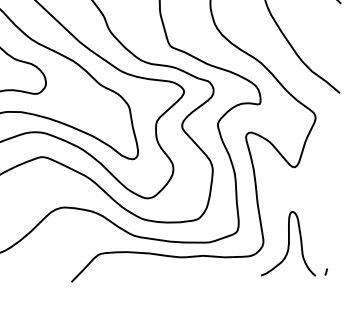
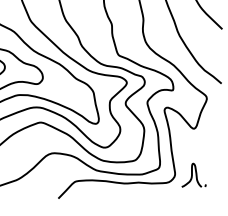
part: (293, 244) -> (193, 175), size x0.6

